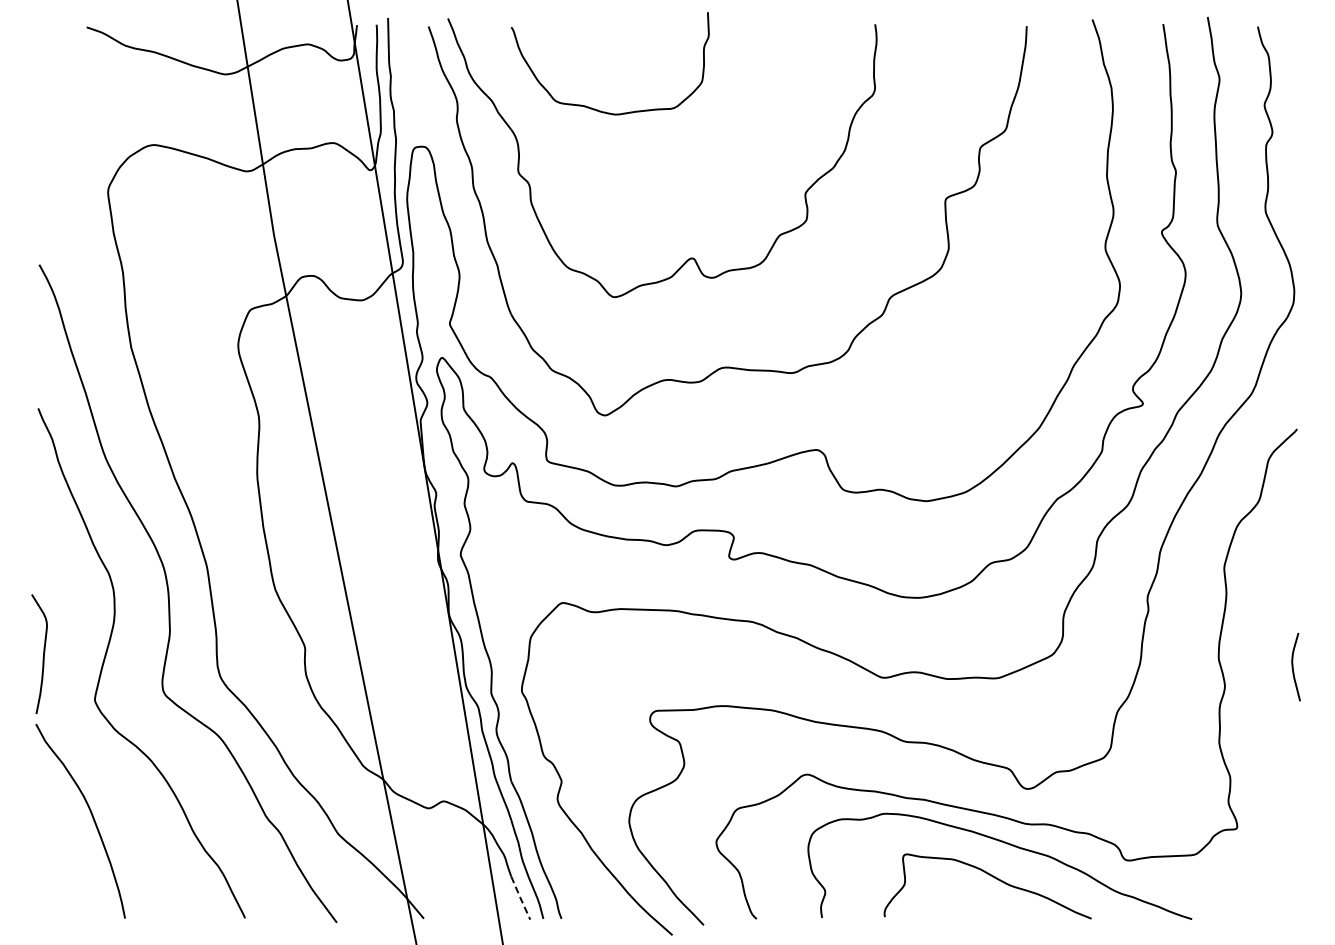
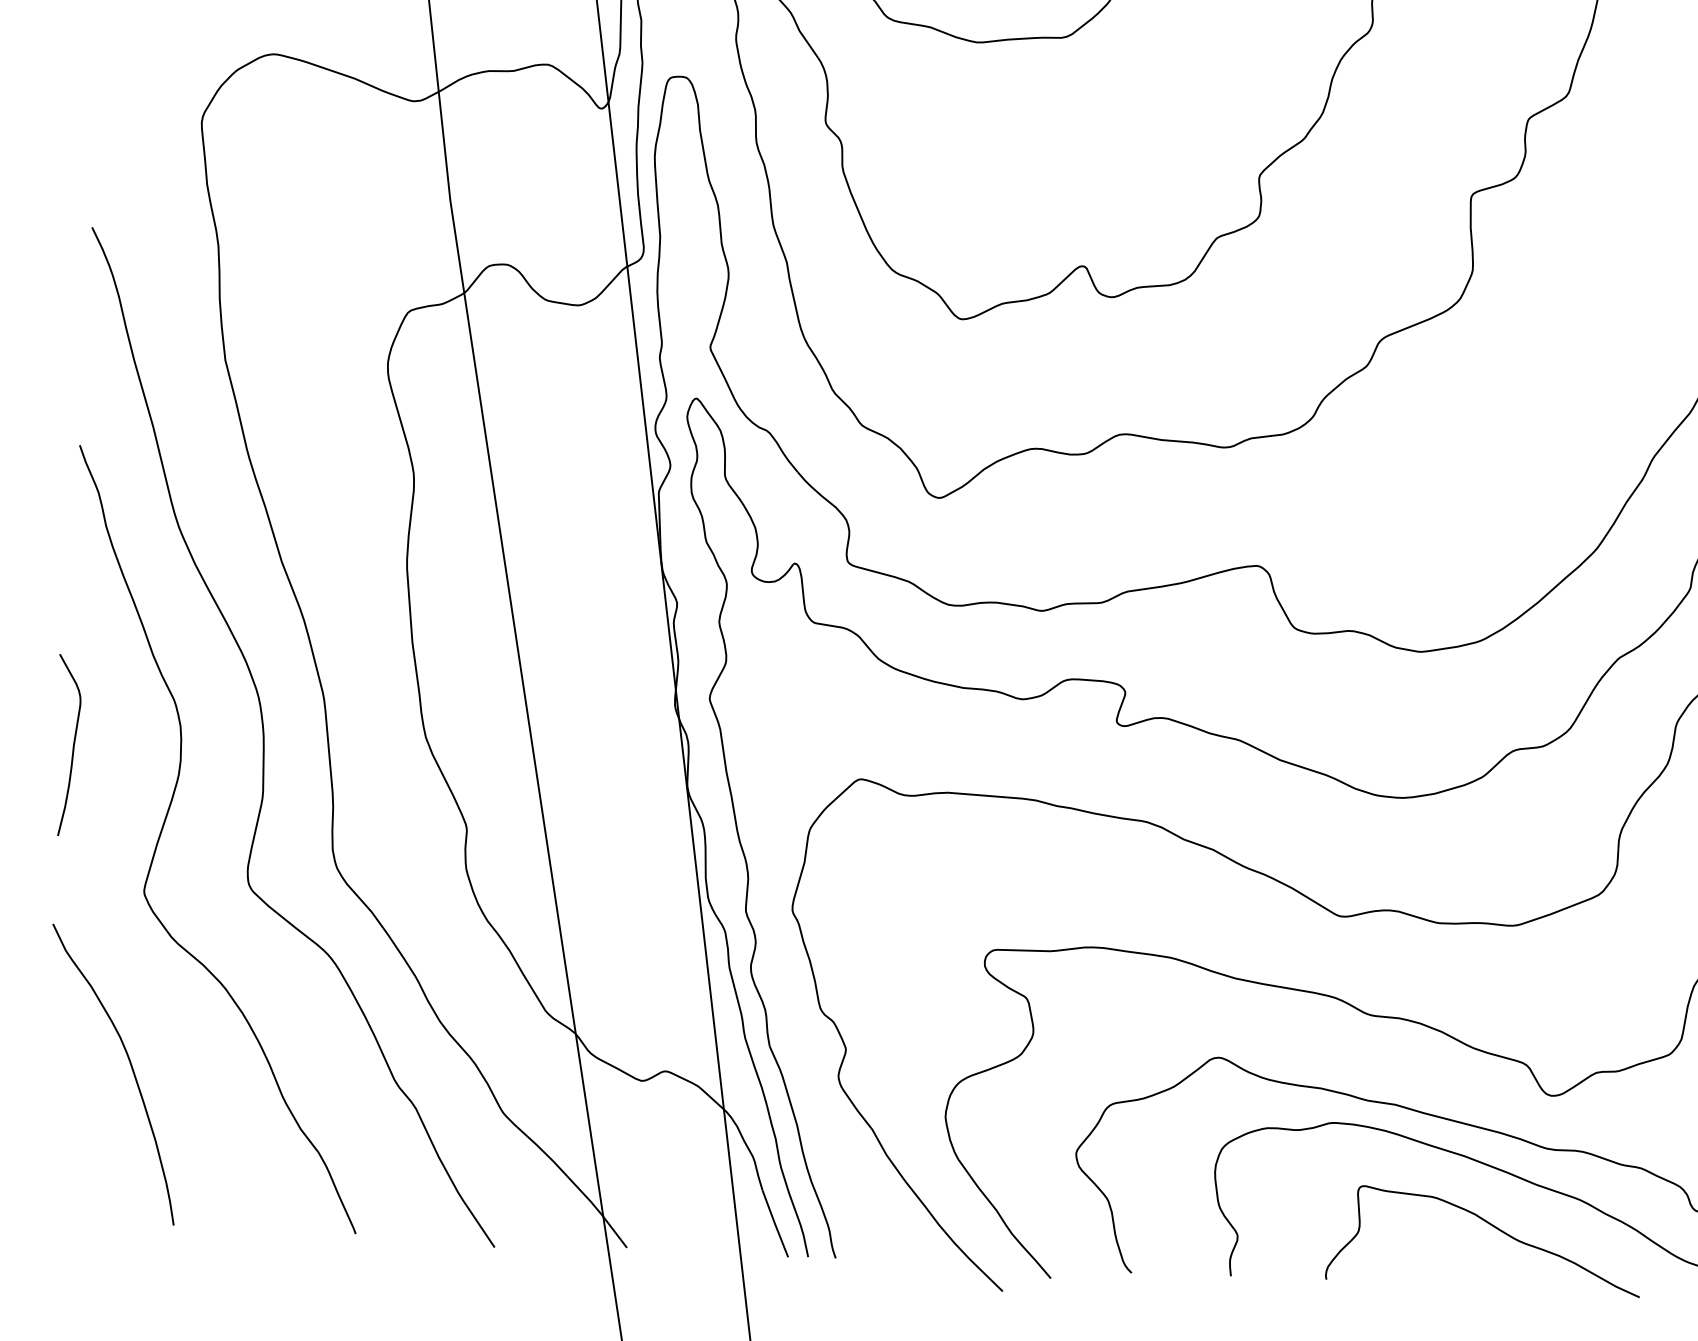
curve: (43, 654) -> (73, 746), moved
line: (520, 898) -> (774, 1224), dashed -> solid

